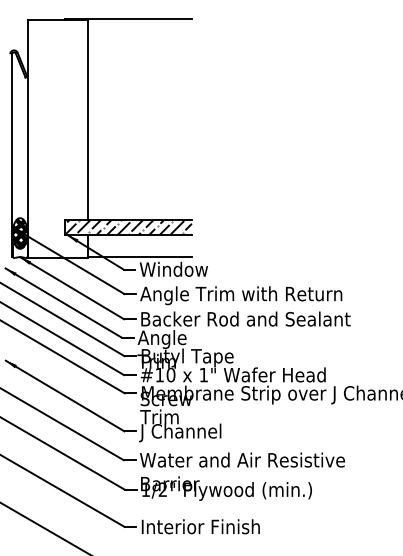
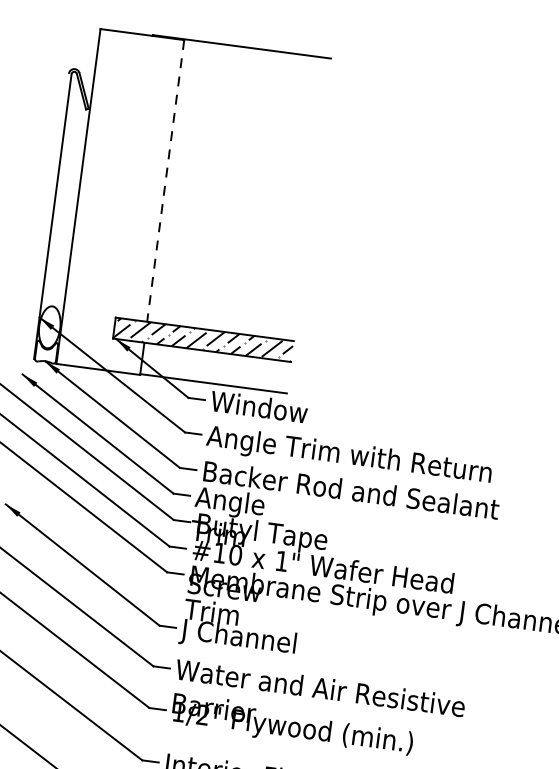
line: (87, 120) -> (165, 181), solid -> dashed
hatch: (19, 232) -> (48, 326), removed

